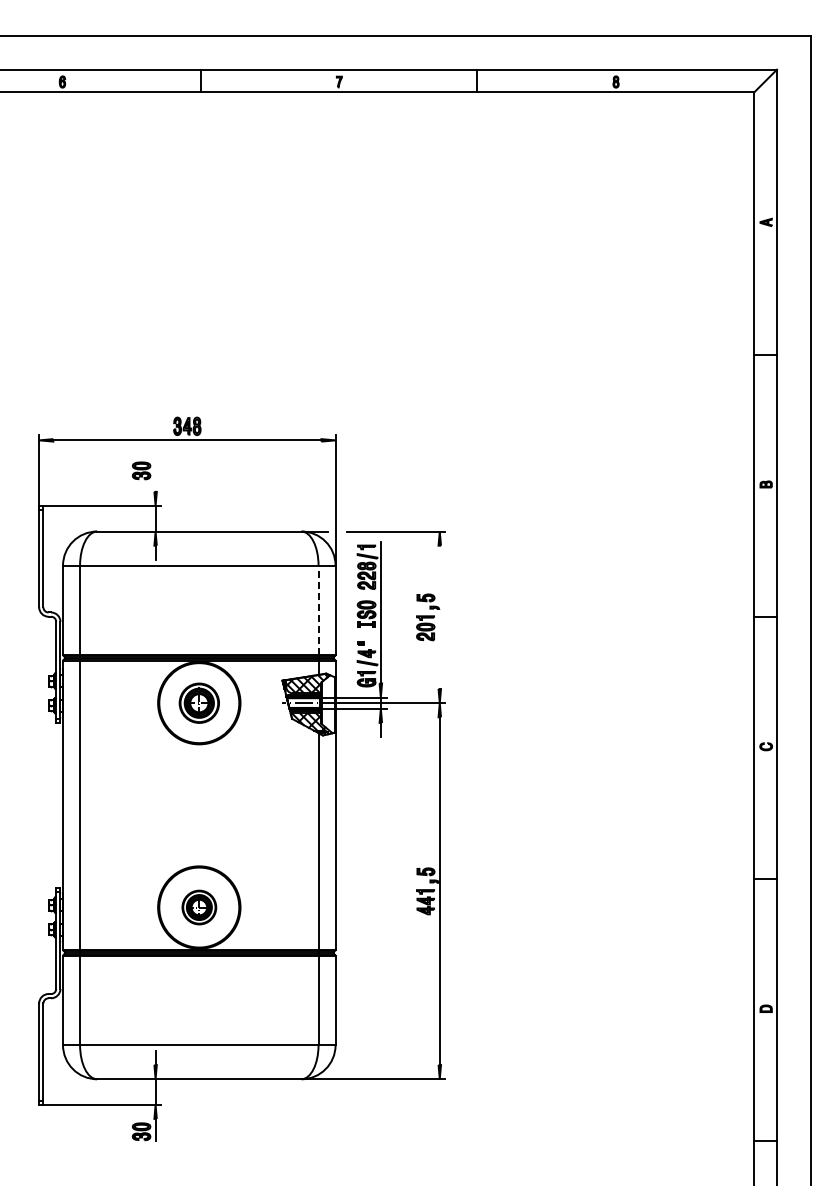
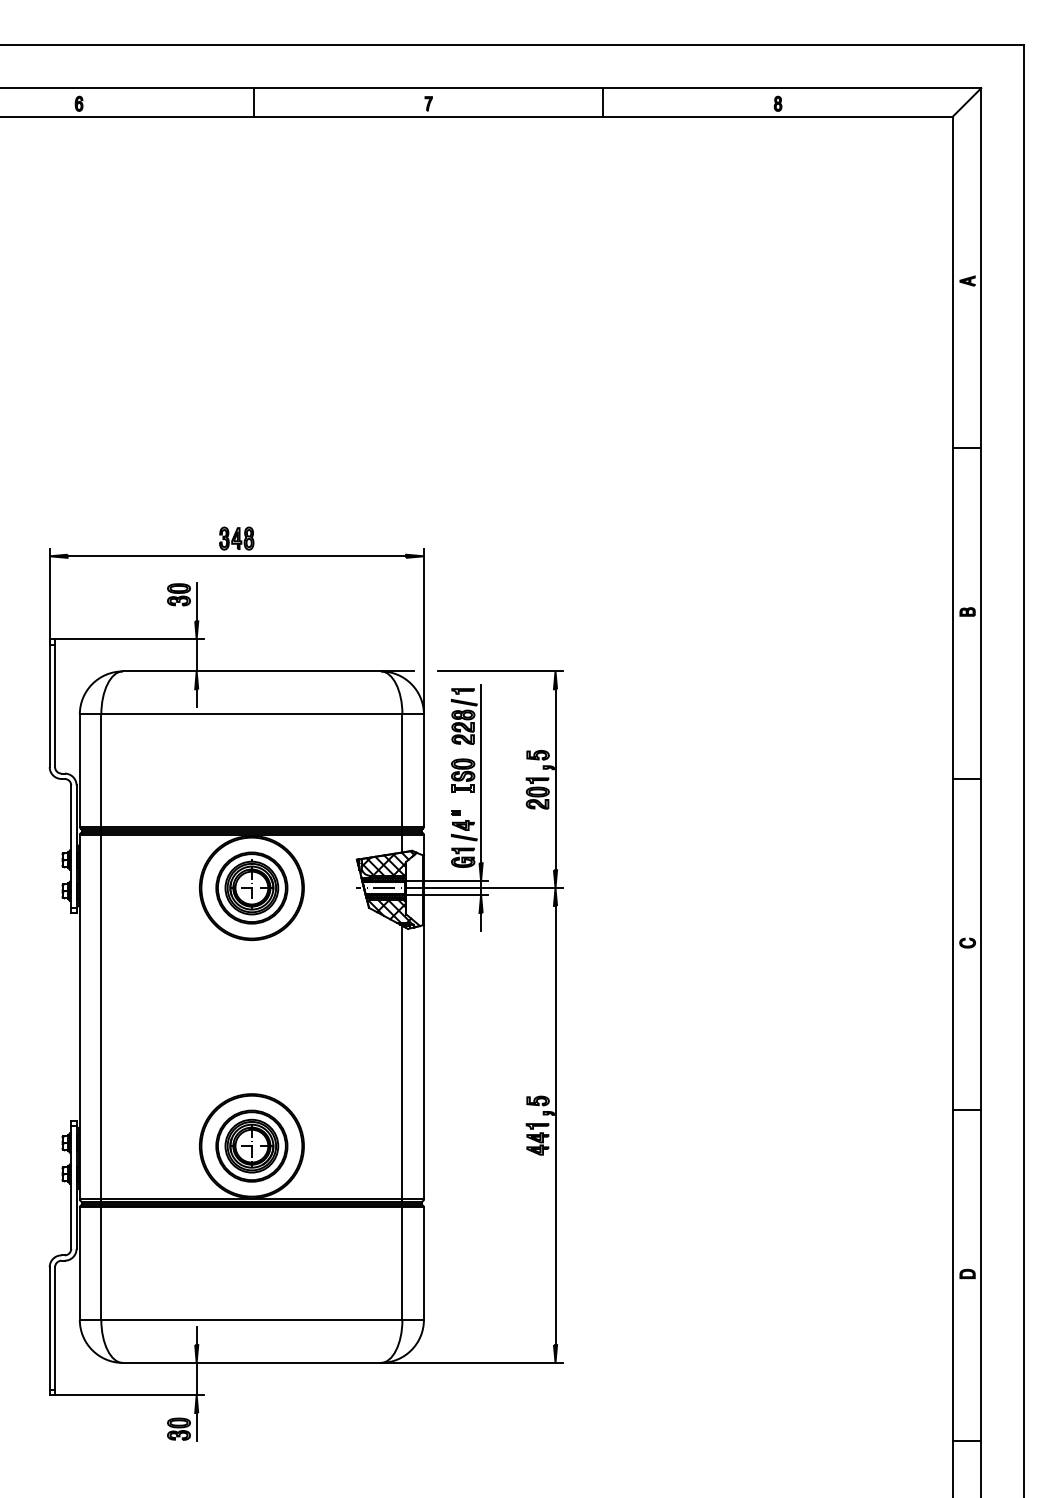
line: (155, 476) -> (196, 601), added
line: (318, 610) -> (402, 771), dashed -> solid
line: (439, 617) -> (555, 779), added
part: (199, 703) -> (252, 888), size x1.43
part: (199, 907) -> (252, 1146), size x1.67

